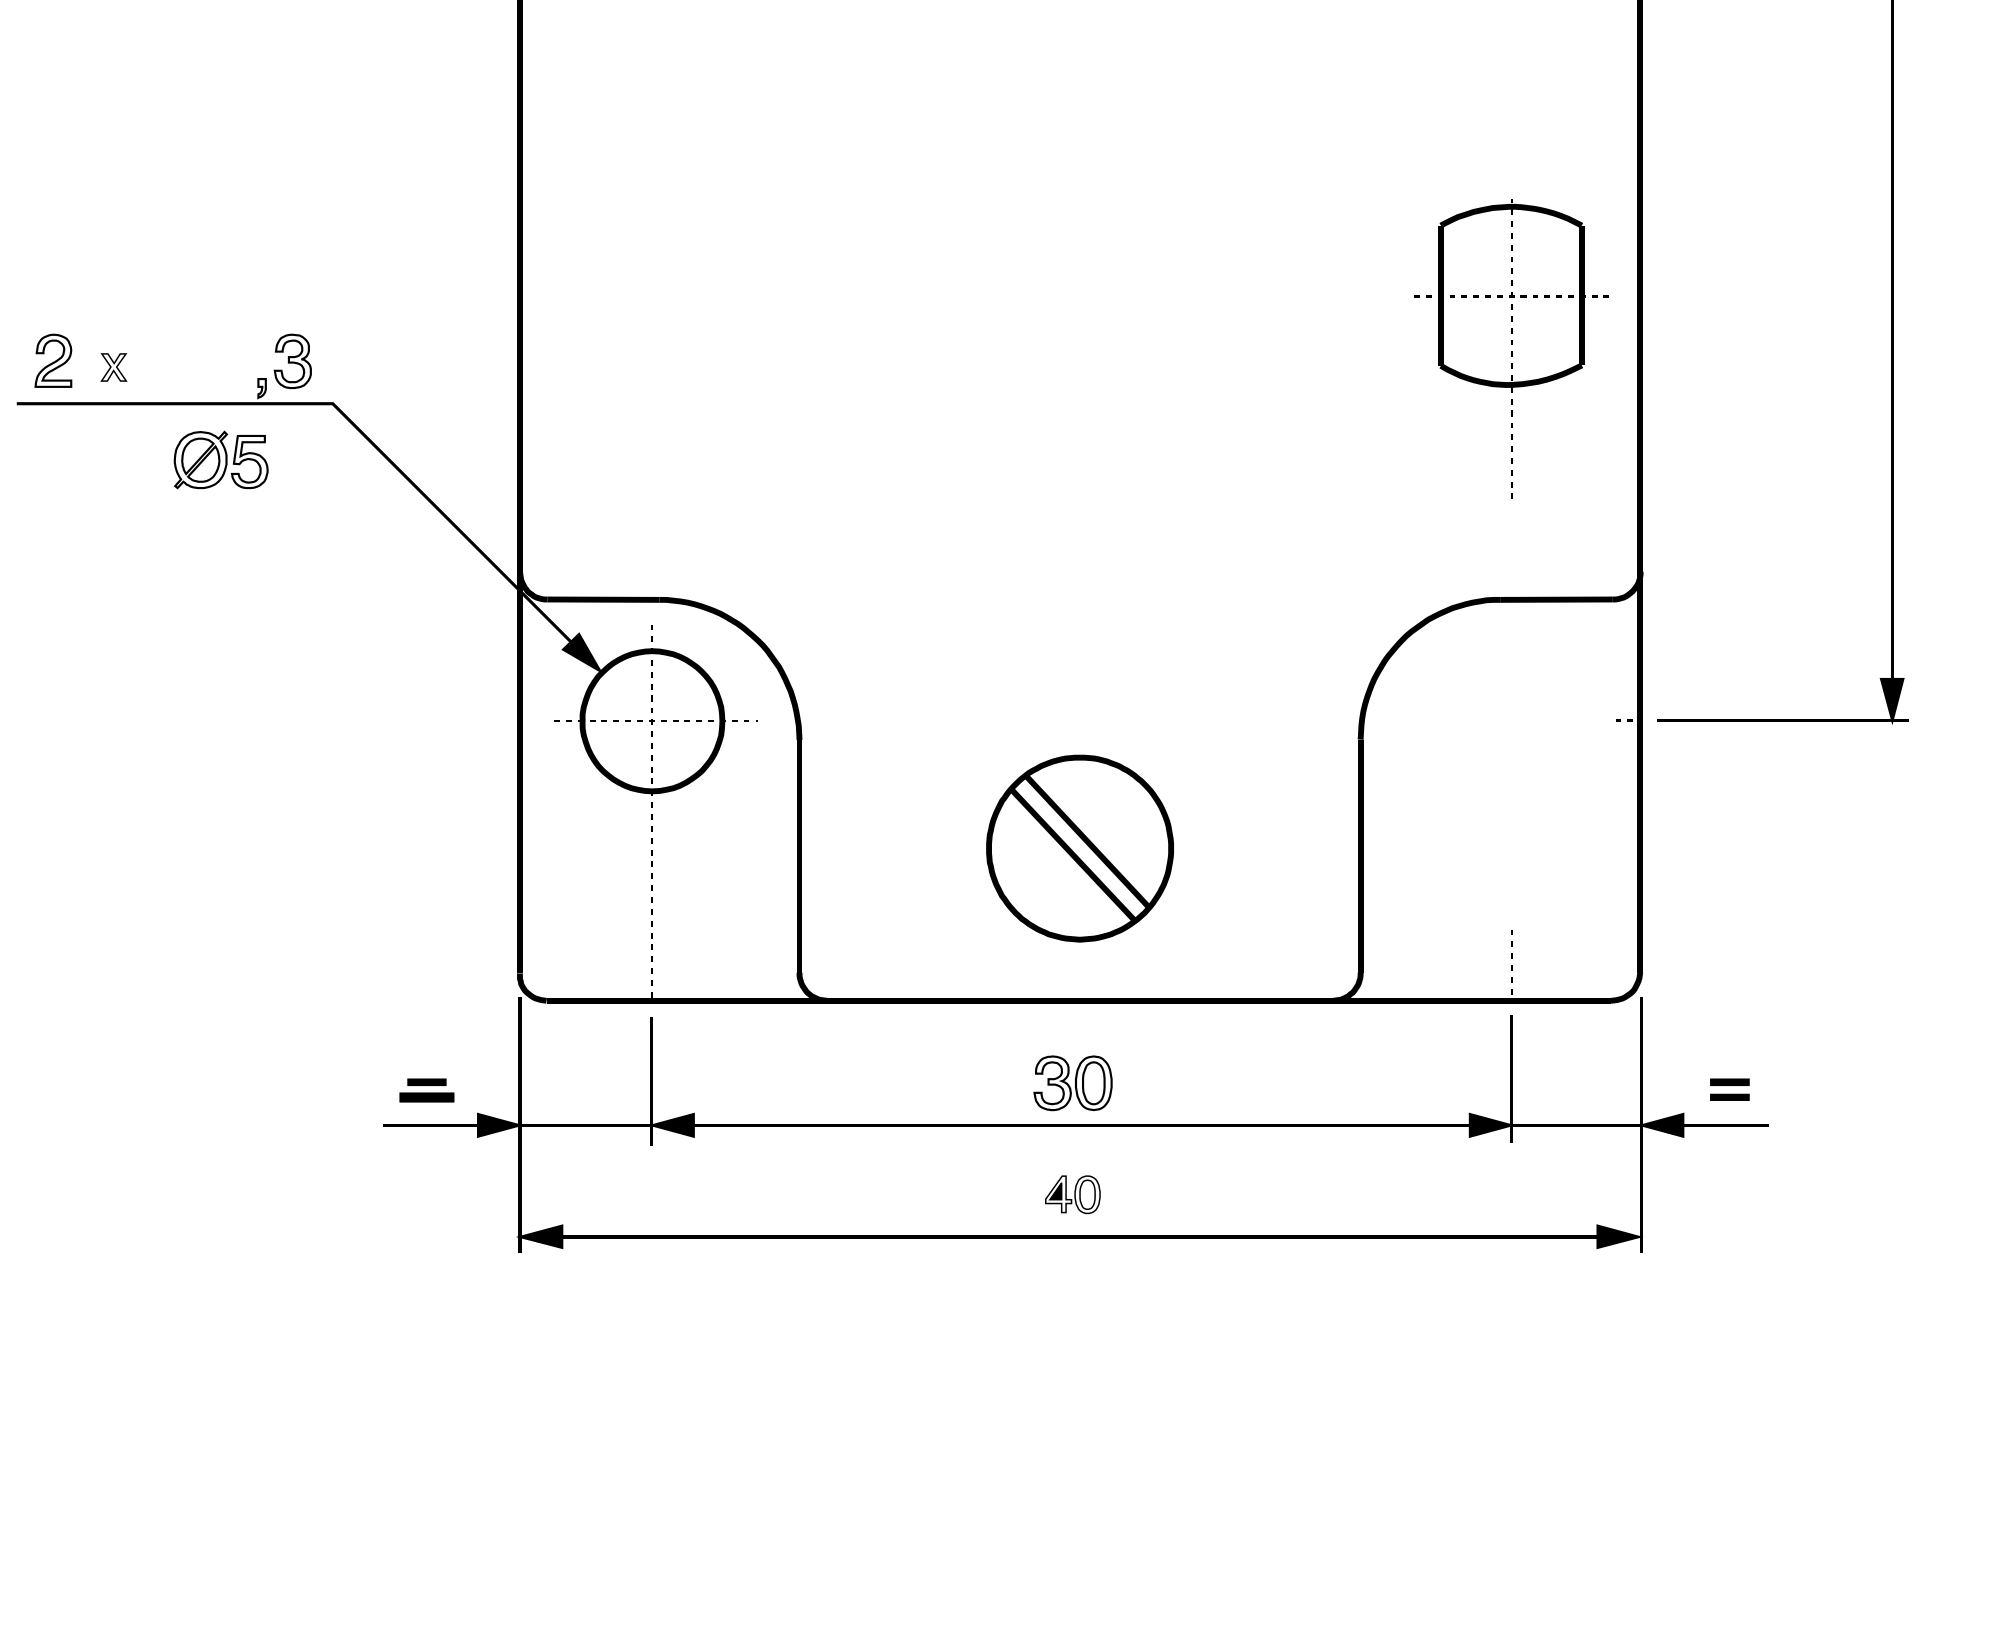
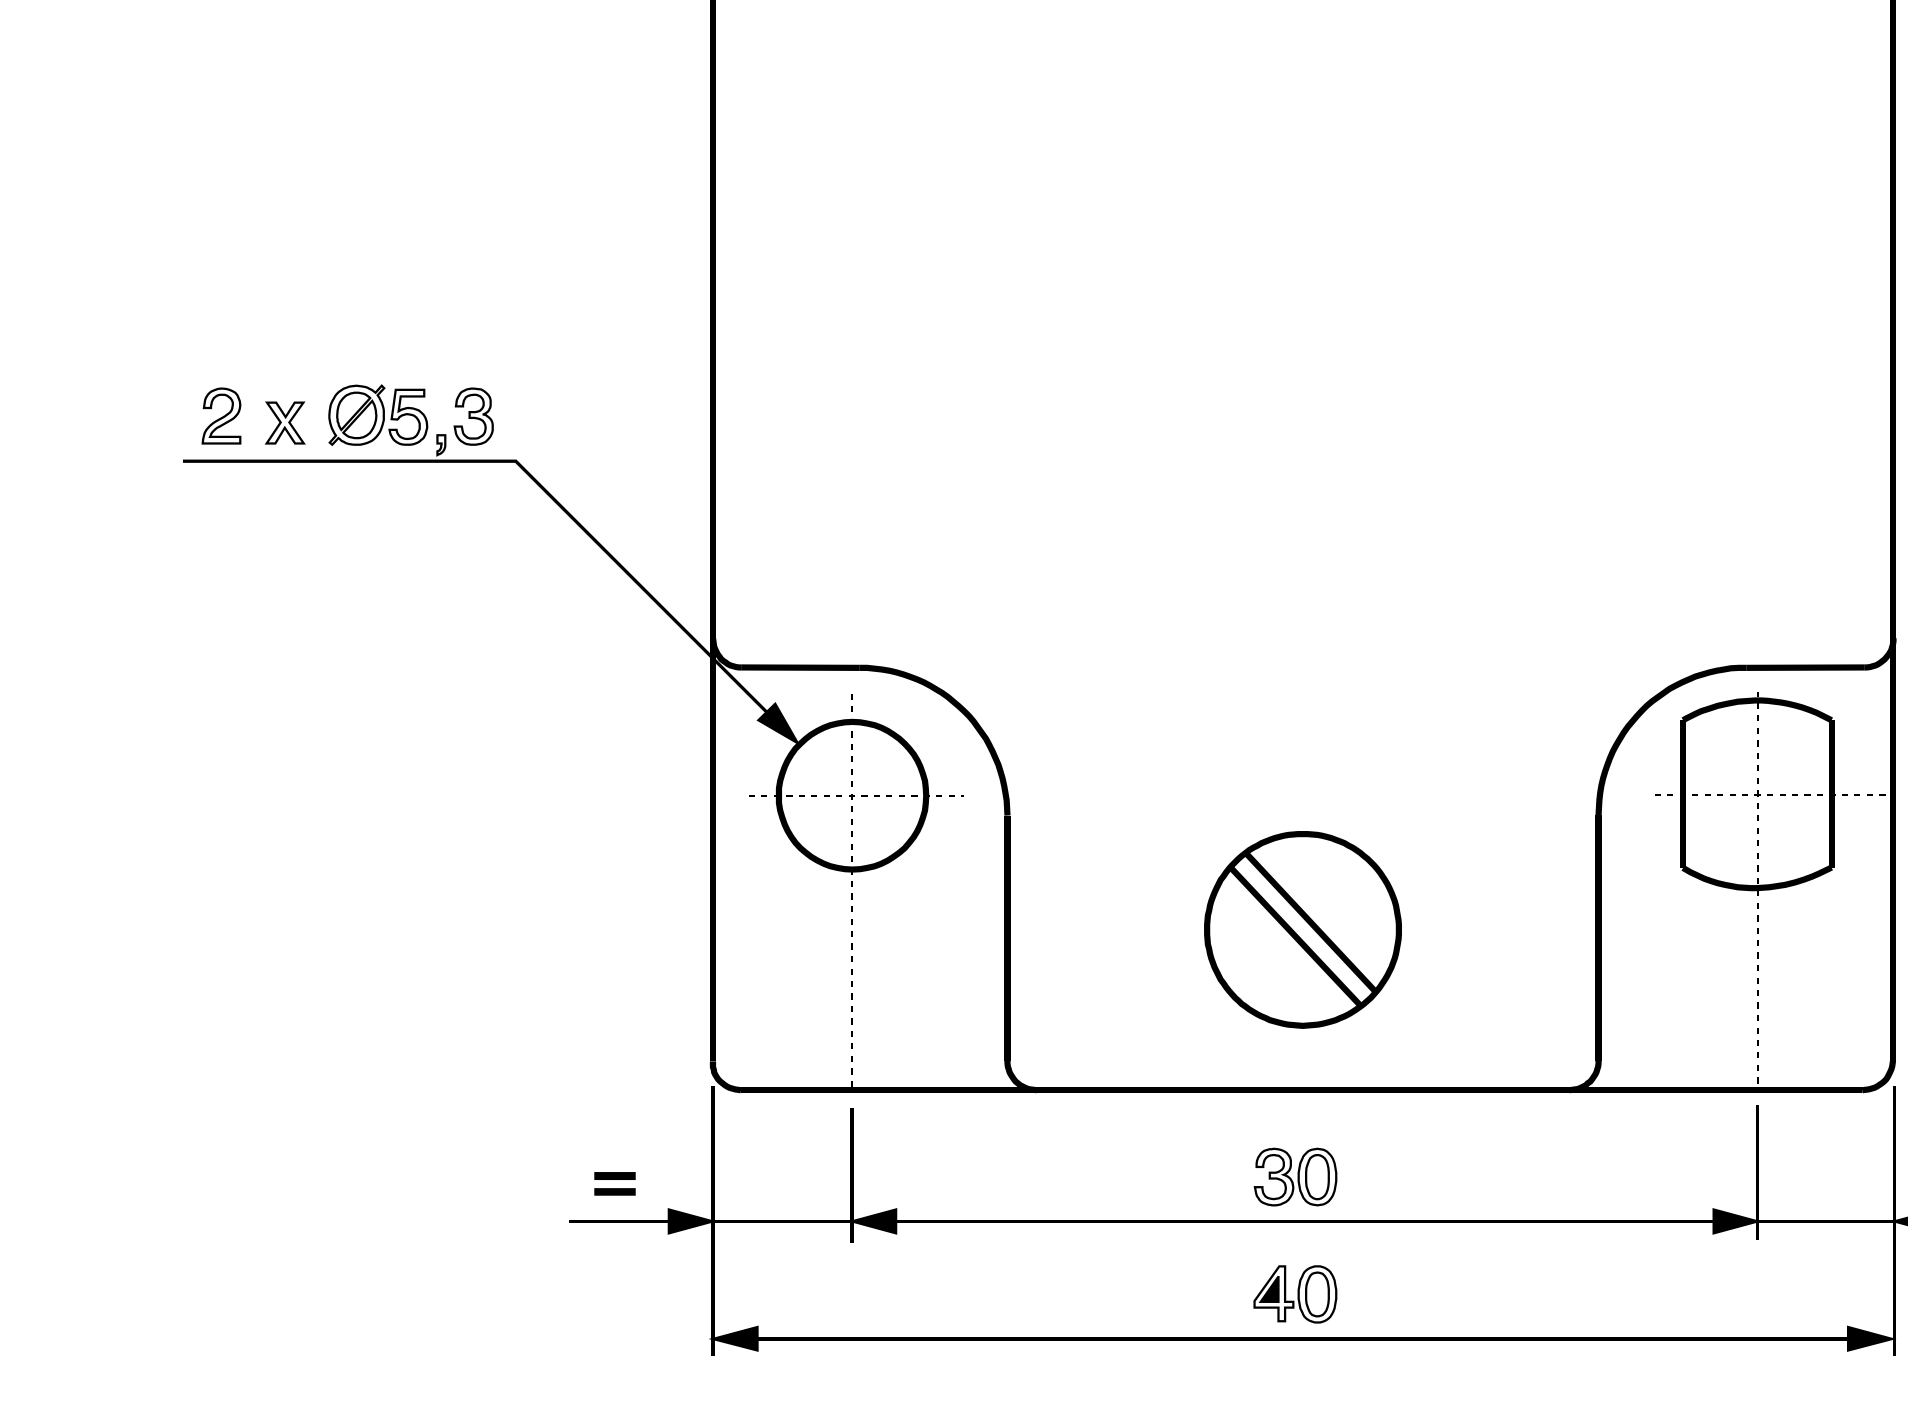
part: (1511, 348) -> (1757, 849), moved
part: (113, 367) -> (284, 423), size x1.43
part: (220, 459) -> (377, 414), moved
part: (426, 1096) -> (614, 1191), size x0.71
part: (1072, 1194) -> (1295, 1294), size x1.43

